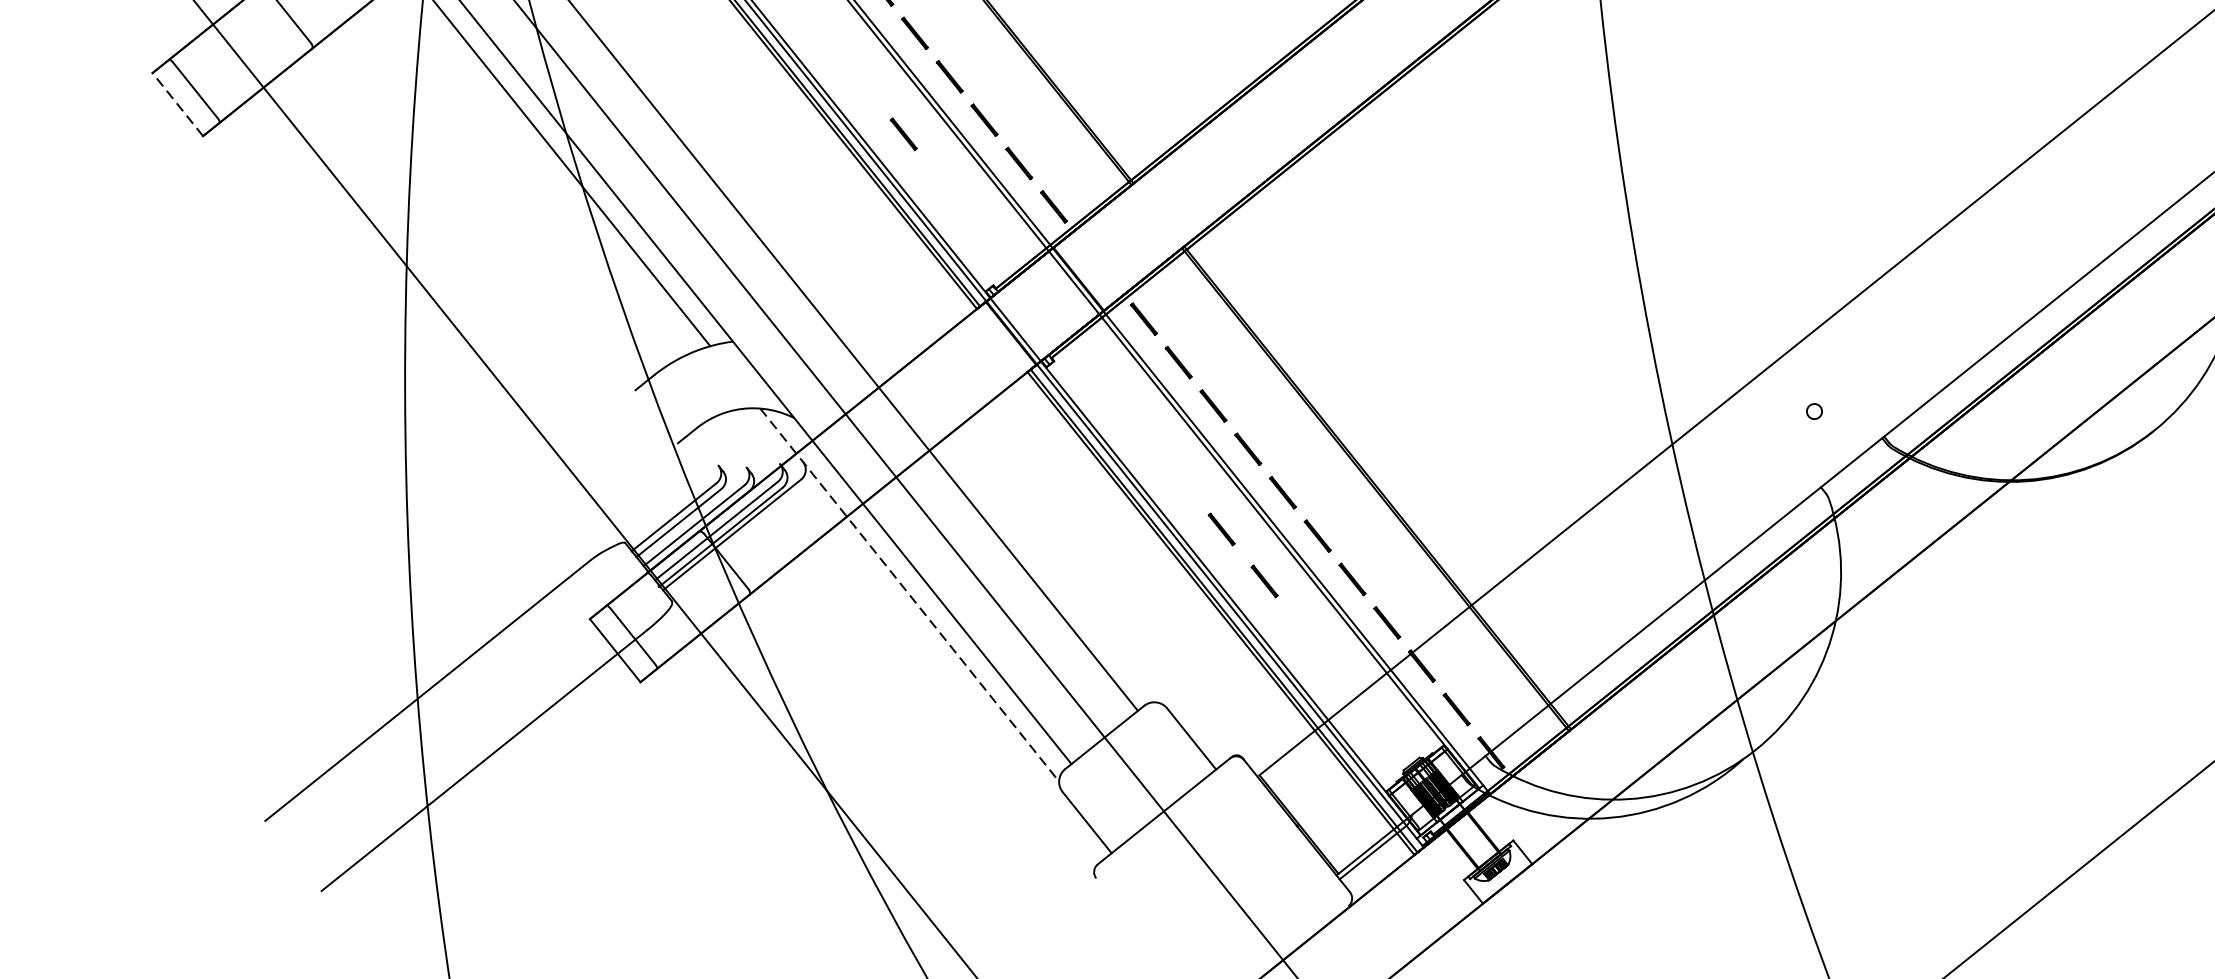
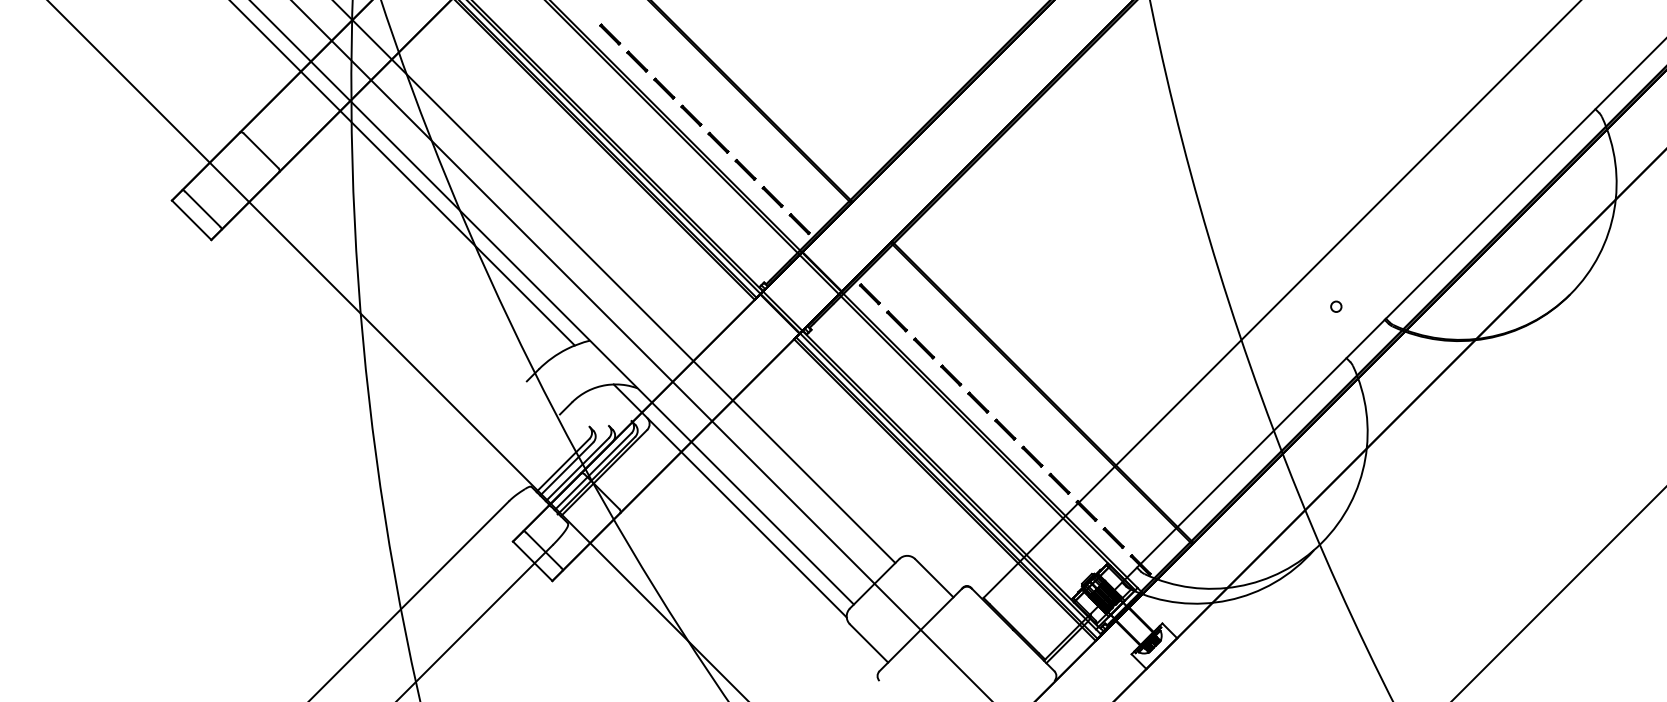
line: (177, 104) -> (191, 220), dashed -> solid
line: (904, 134) -> (691, 185), removed
line: (1222, 529) -> (939, 432), removed
line: (1264, 581) -> (972, 464), removed
line: (910, 594) -> (730, 500), dashed -> solid

